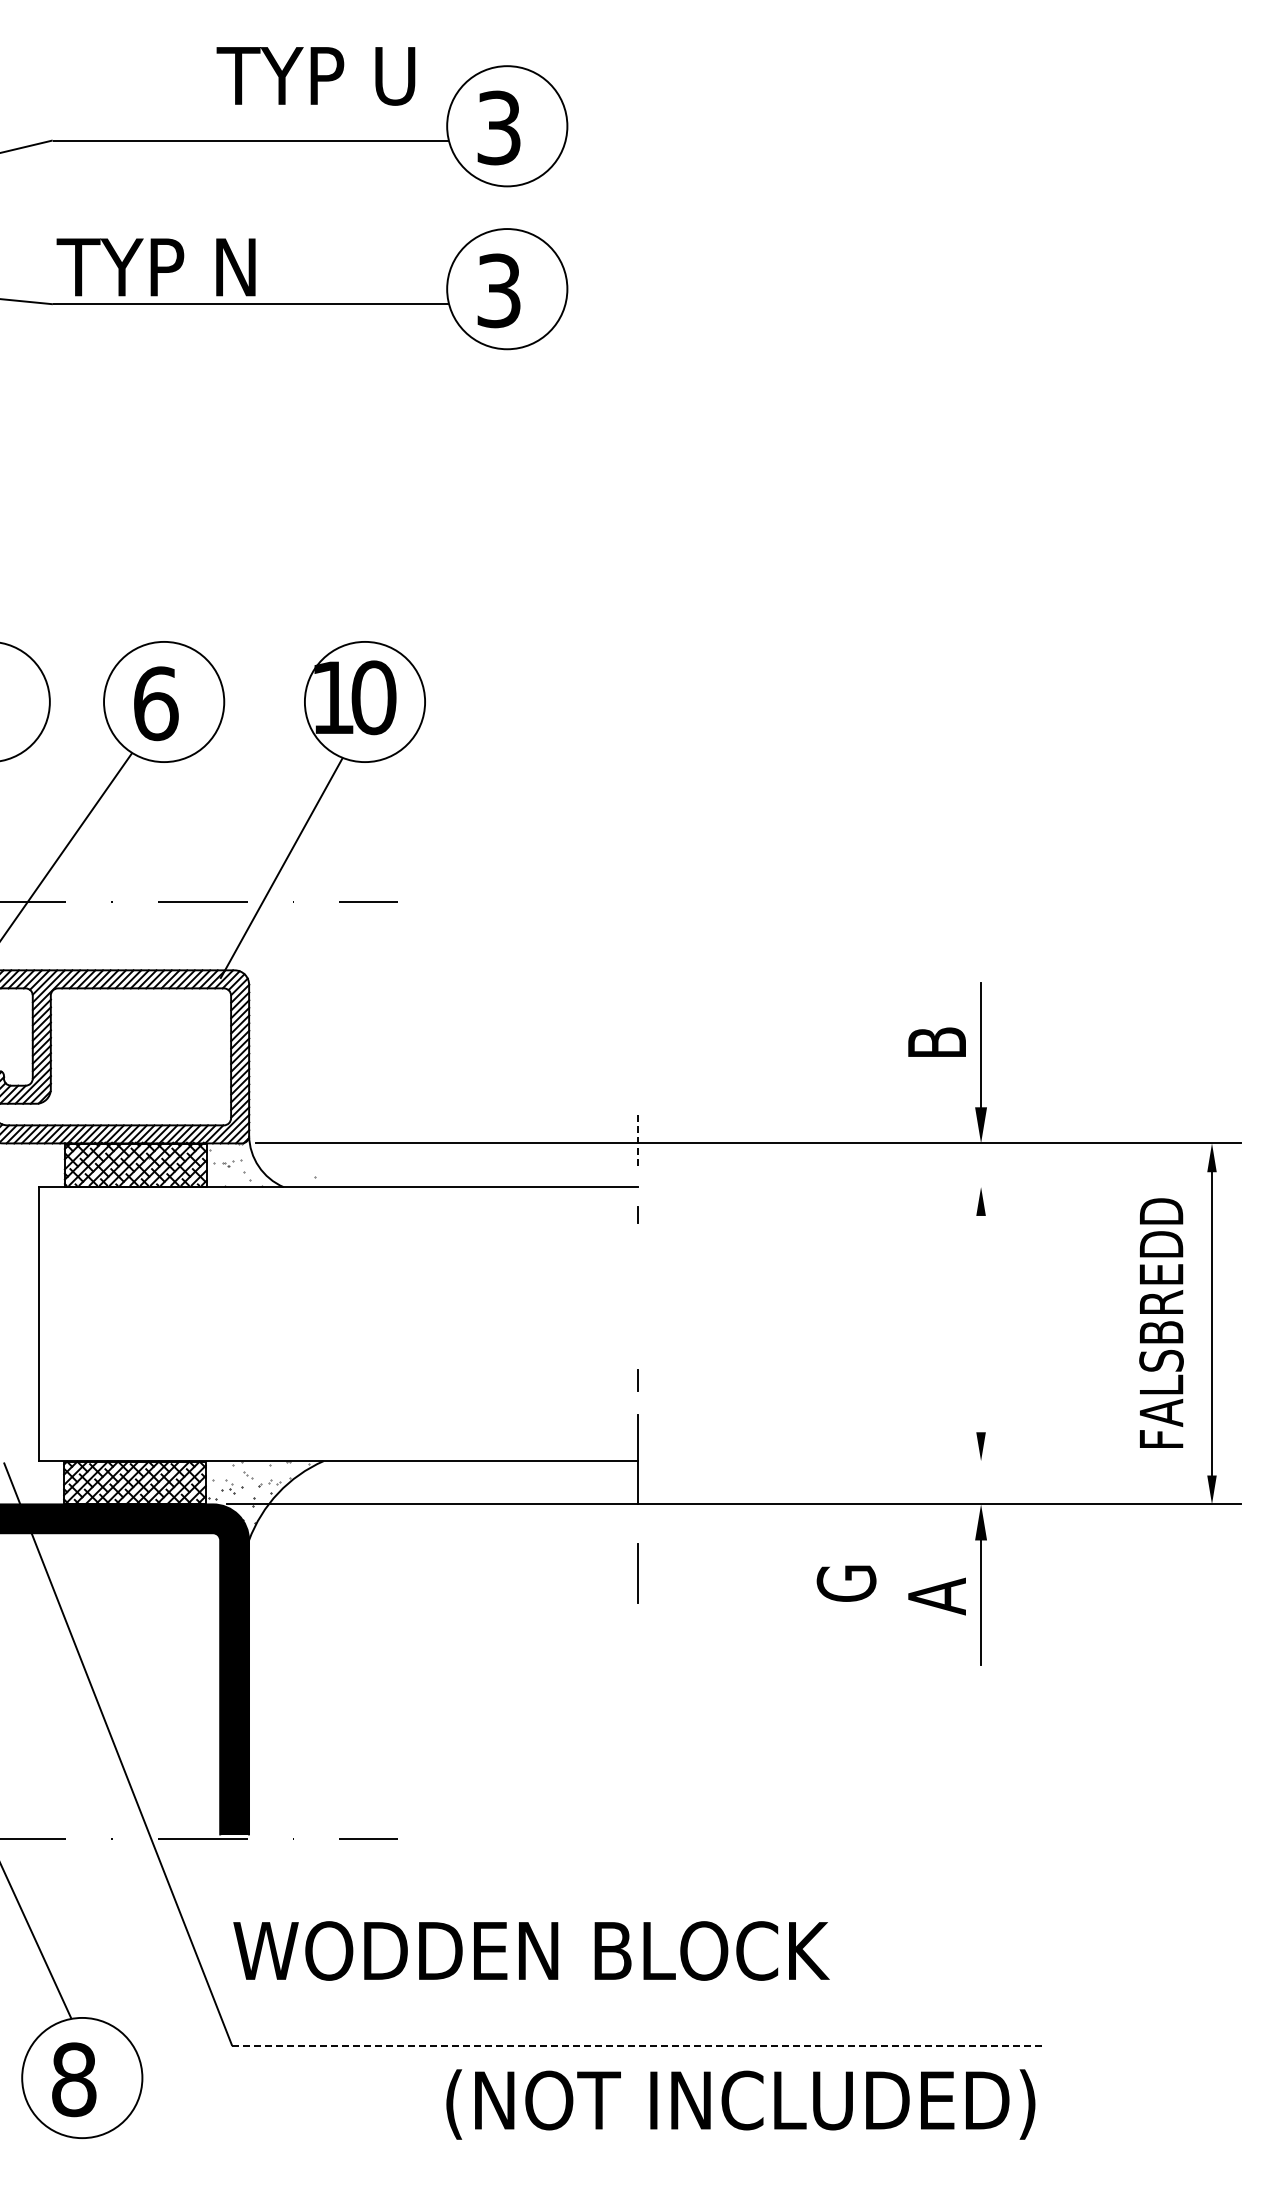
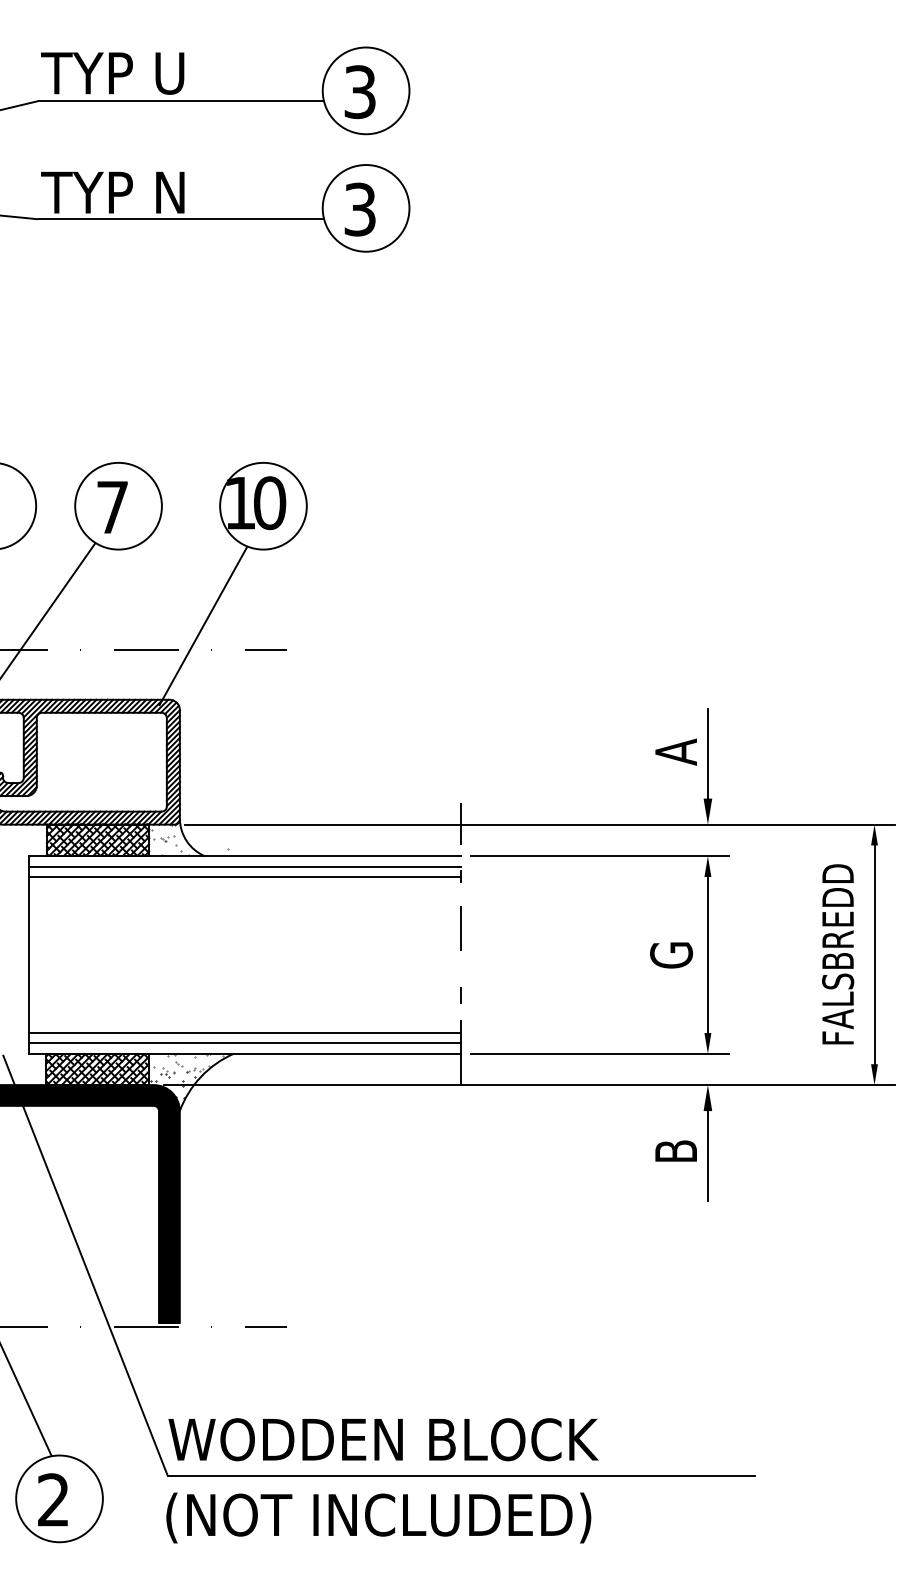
text: (315, 76) -> (112, 73), moved
text: (156, 703) -> (113, 507), 6 -> 7
text: (936, 1042) -> (675, 751), B -> A
line: (638, 1142) -> (460, 823), dashed -> solid
line: (830, 1187) -> (599, 856), added
line: (338, 1201) -> (244, 866), added
line: (338, 1215) -> (244, 876), added
line: (981, 1323) -> (708, 954), added
line: (338, 1432) -> (244, 1033), added
line: (338, 1446) -> (244, 1043), added
line: (830, 1461) -> (599, 1054), added
line: (637, 1573) -> (460, 928), moved
text: (846, 1583) -> (671, 955), moved
text: (936, 1596) -> (675, 1151), A -> B
text: (531, 1950) -> (383, 1439), moved
line: (639, 2046) -> (461, 1476), dashed -> solid
text: (74, 2079) -> (53, 1499), 8 -> 2
text: (740, 2104) -> (378, 1517), moved

